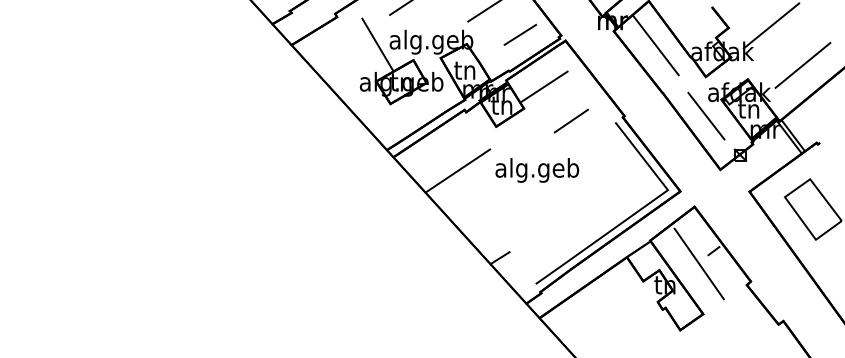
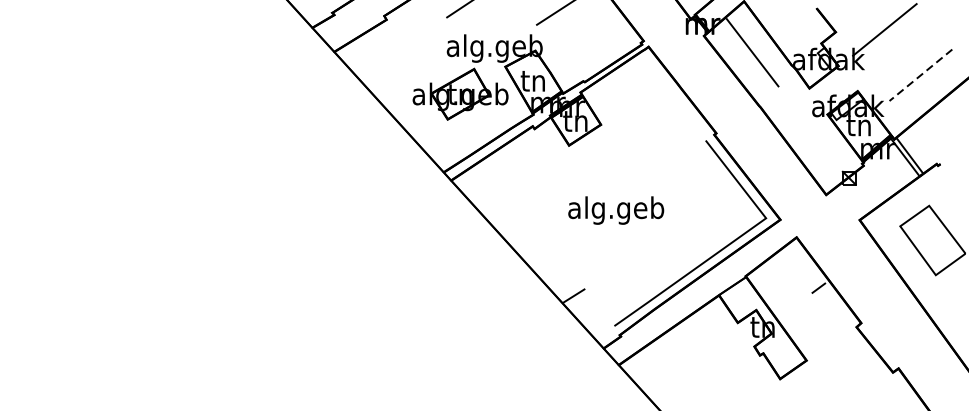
line: (520, 34) -> (596, 39), removed
line: (377, 44) -> (432, 51), removed
line: (802, 65) -> (920, 75), solid -> dashed
line: (544, 86) -> (624, 99), removed
line: (706, 115) -> (810, 132), removed
line: (570, 120) -> (654, 138), removed
line: (457, 170) -> (524, 195), removed
text: (537, 170) -> (616, 210), moved
line: (698, 263) -> (801, 302), removed

